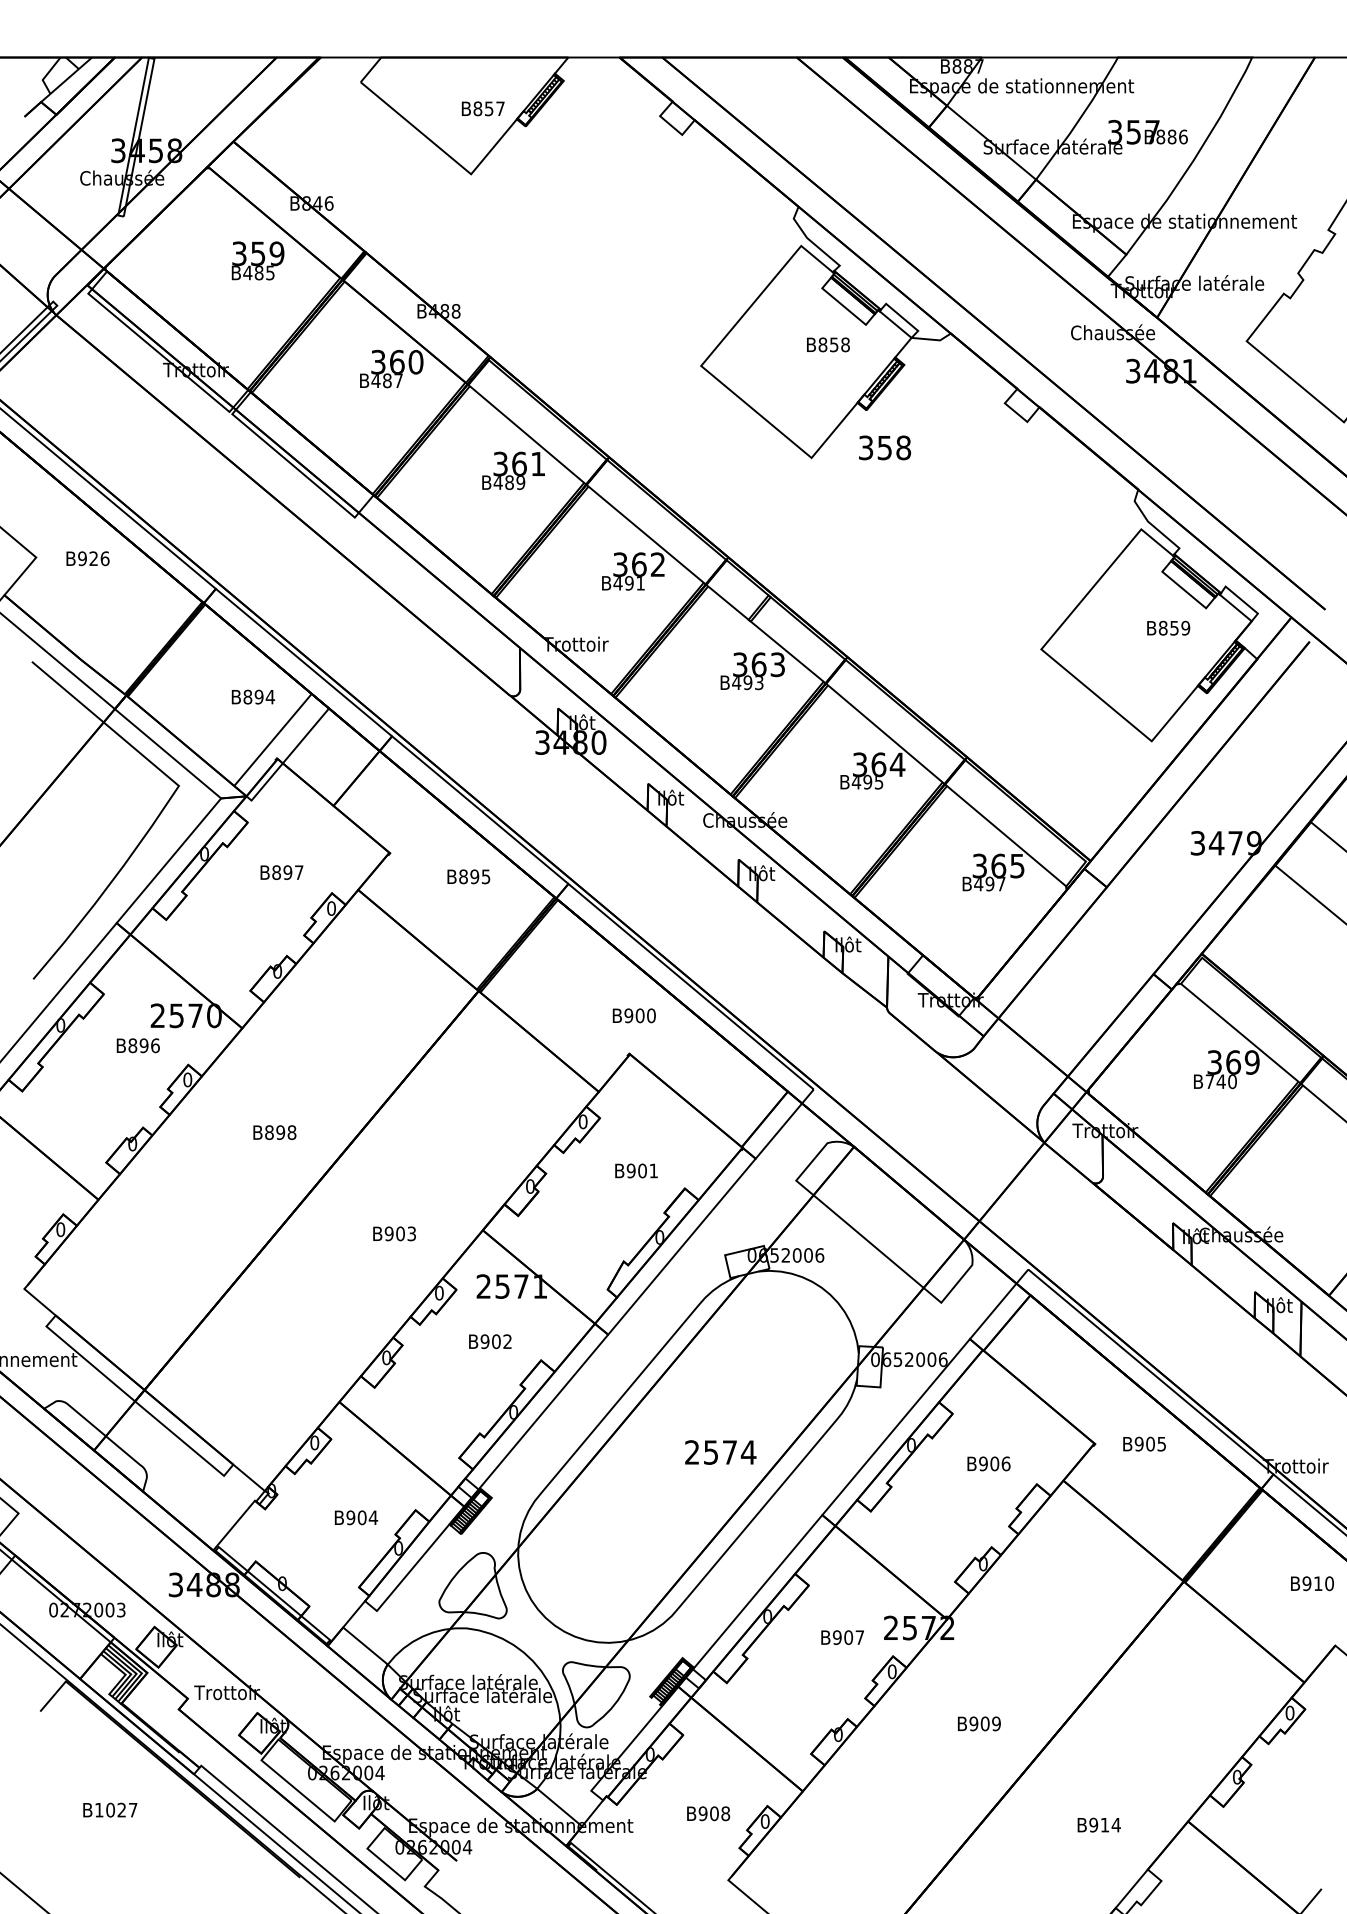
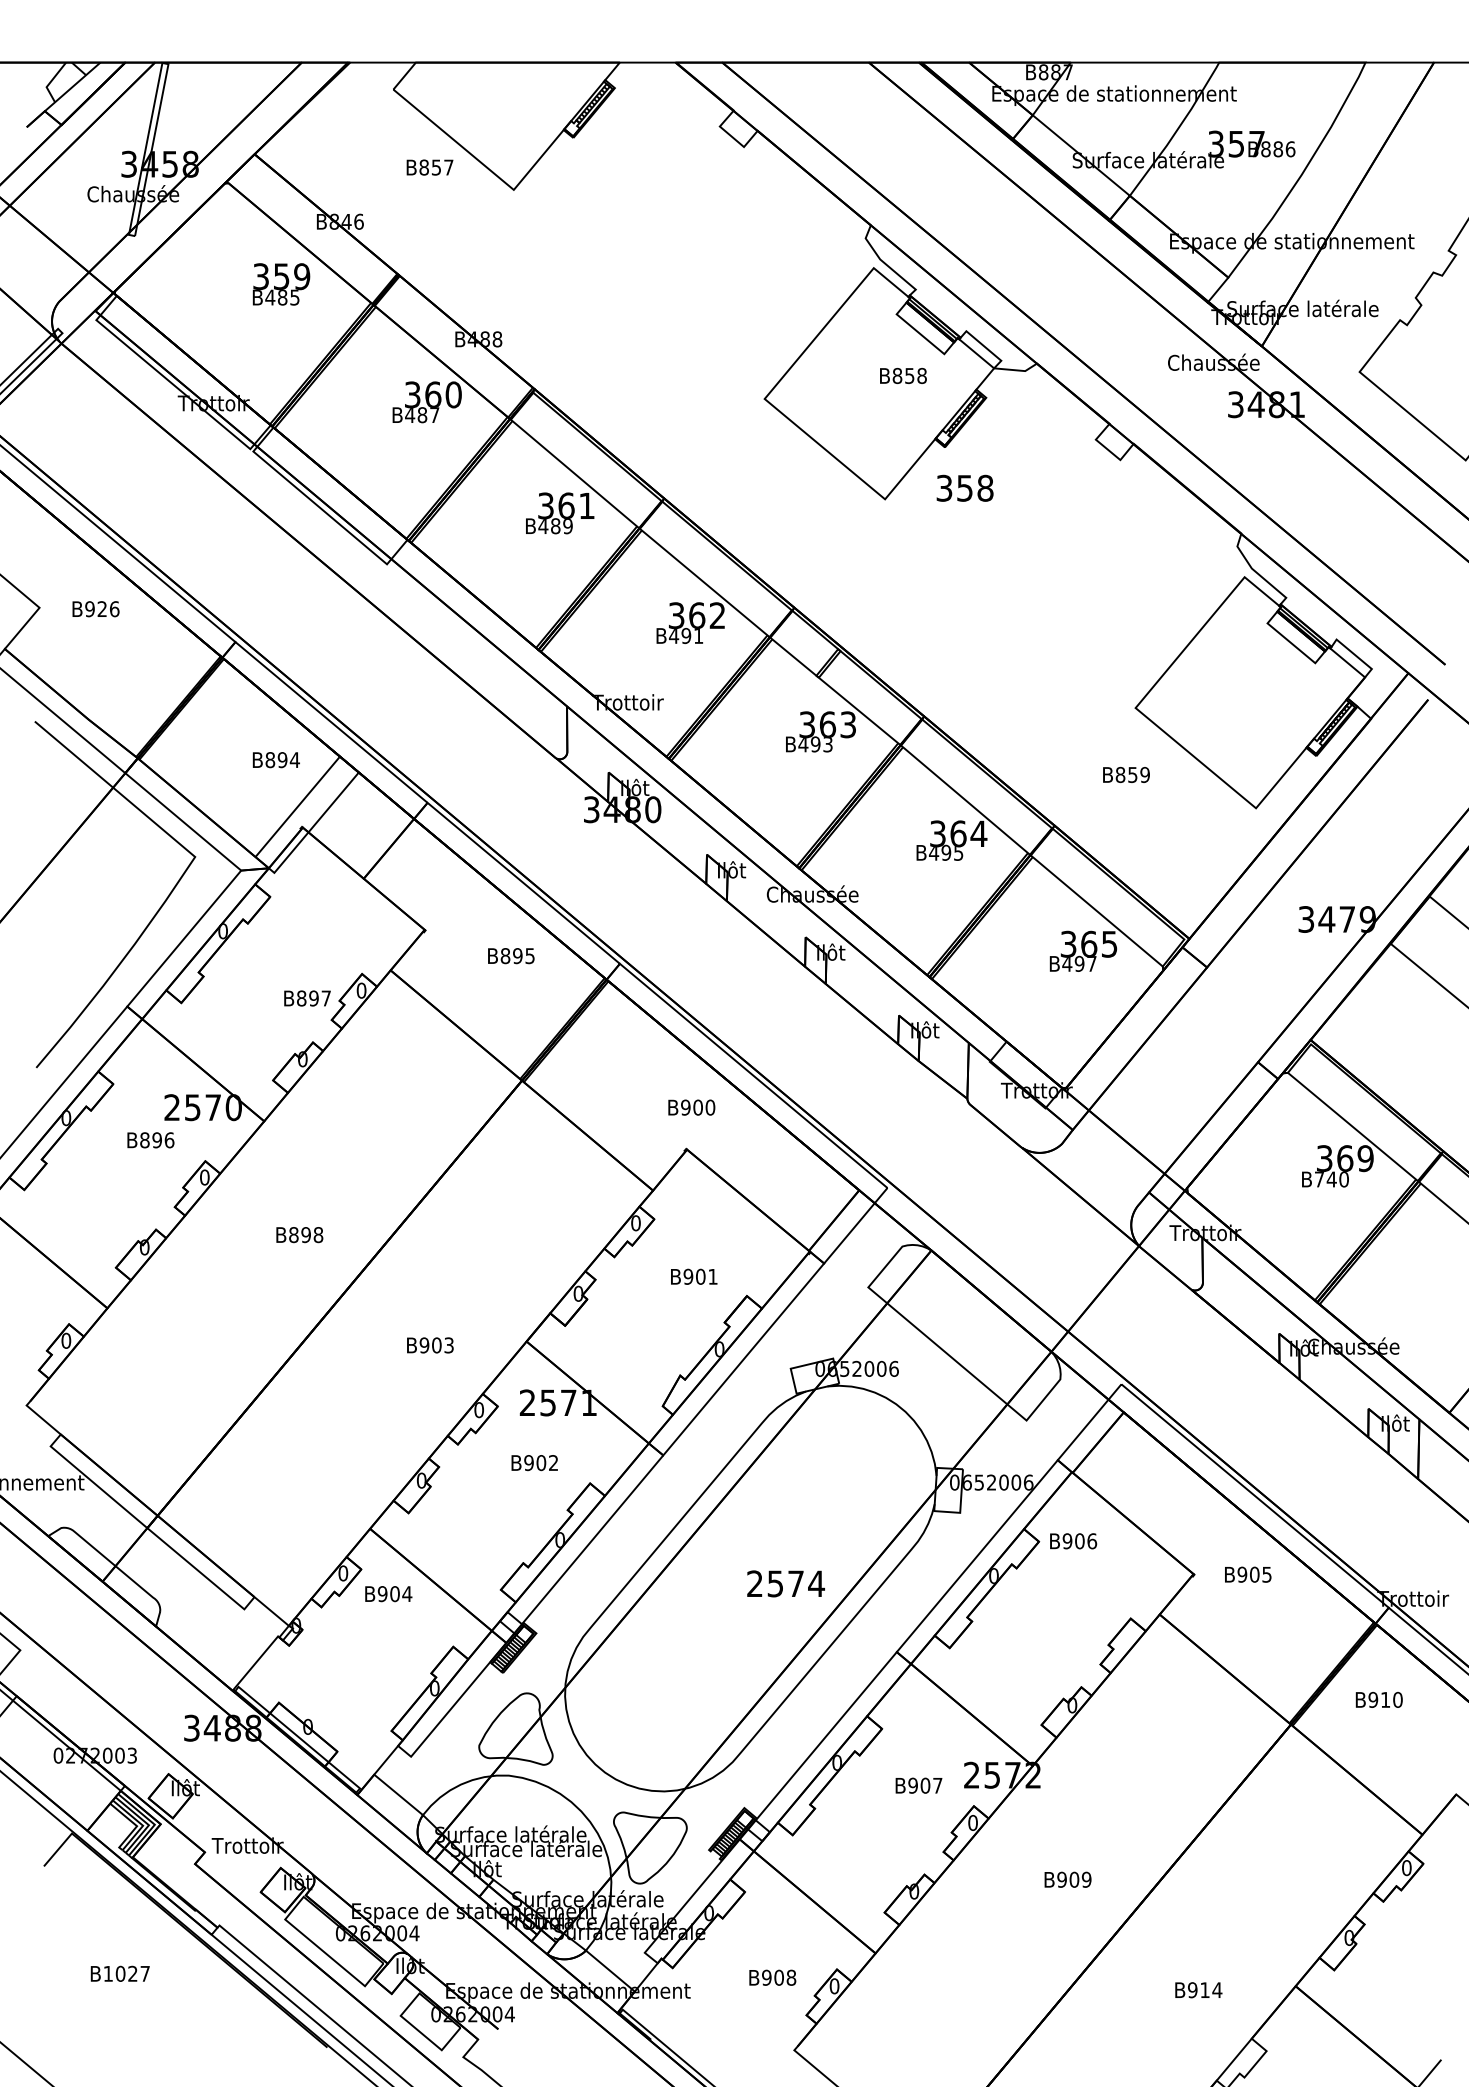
text: (482, 108) -> (429, 167), moved
text: (1168, 627) -> (1126, 774), moved
text: (281, 872) -> (307, 998), moved
text: (988, 1464) -> (1073, 1541), moved
text: (356, 1518) -> (388, 1594), moved
text: (1311, 1583) -> (1378, 1699), moved

